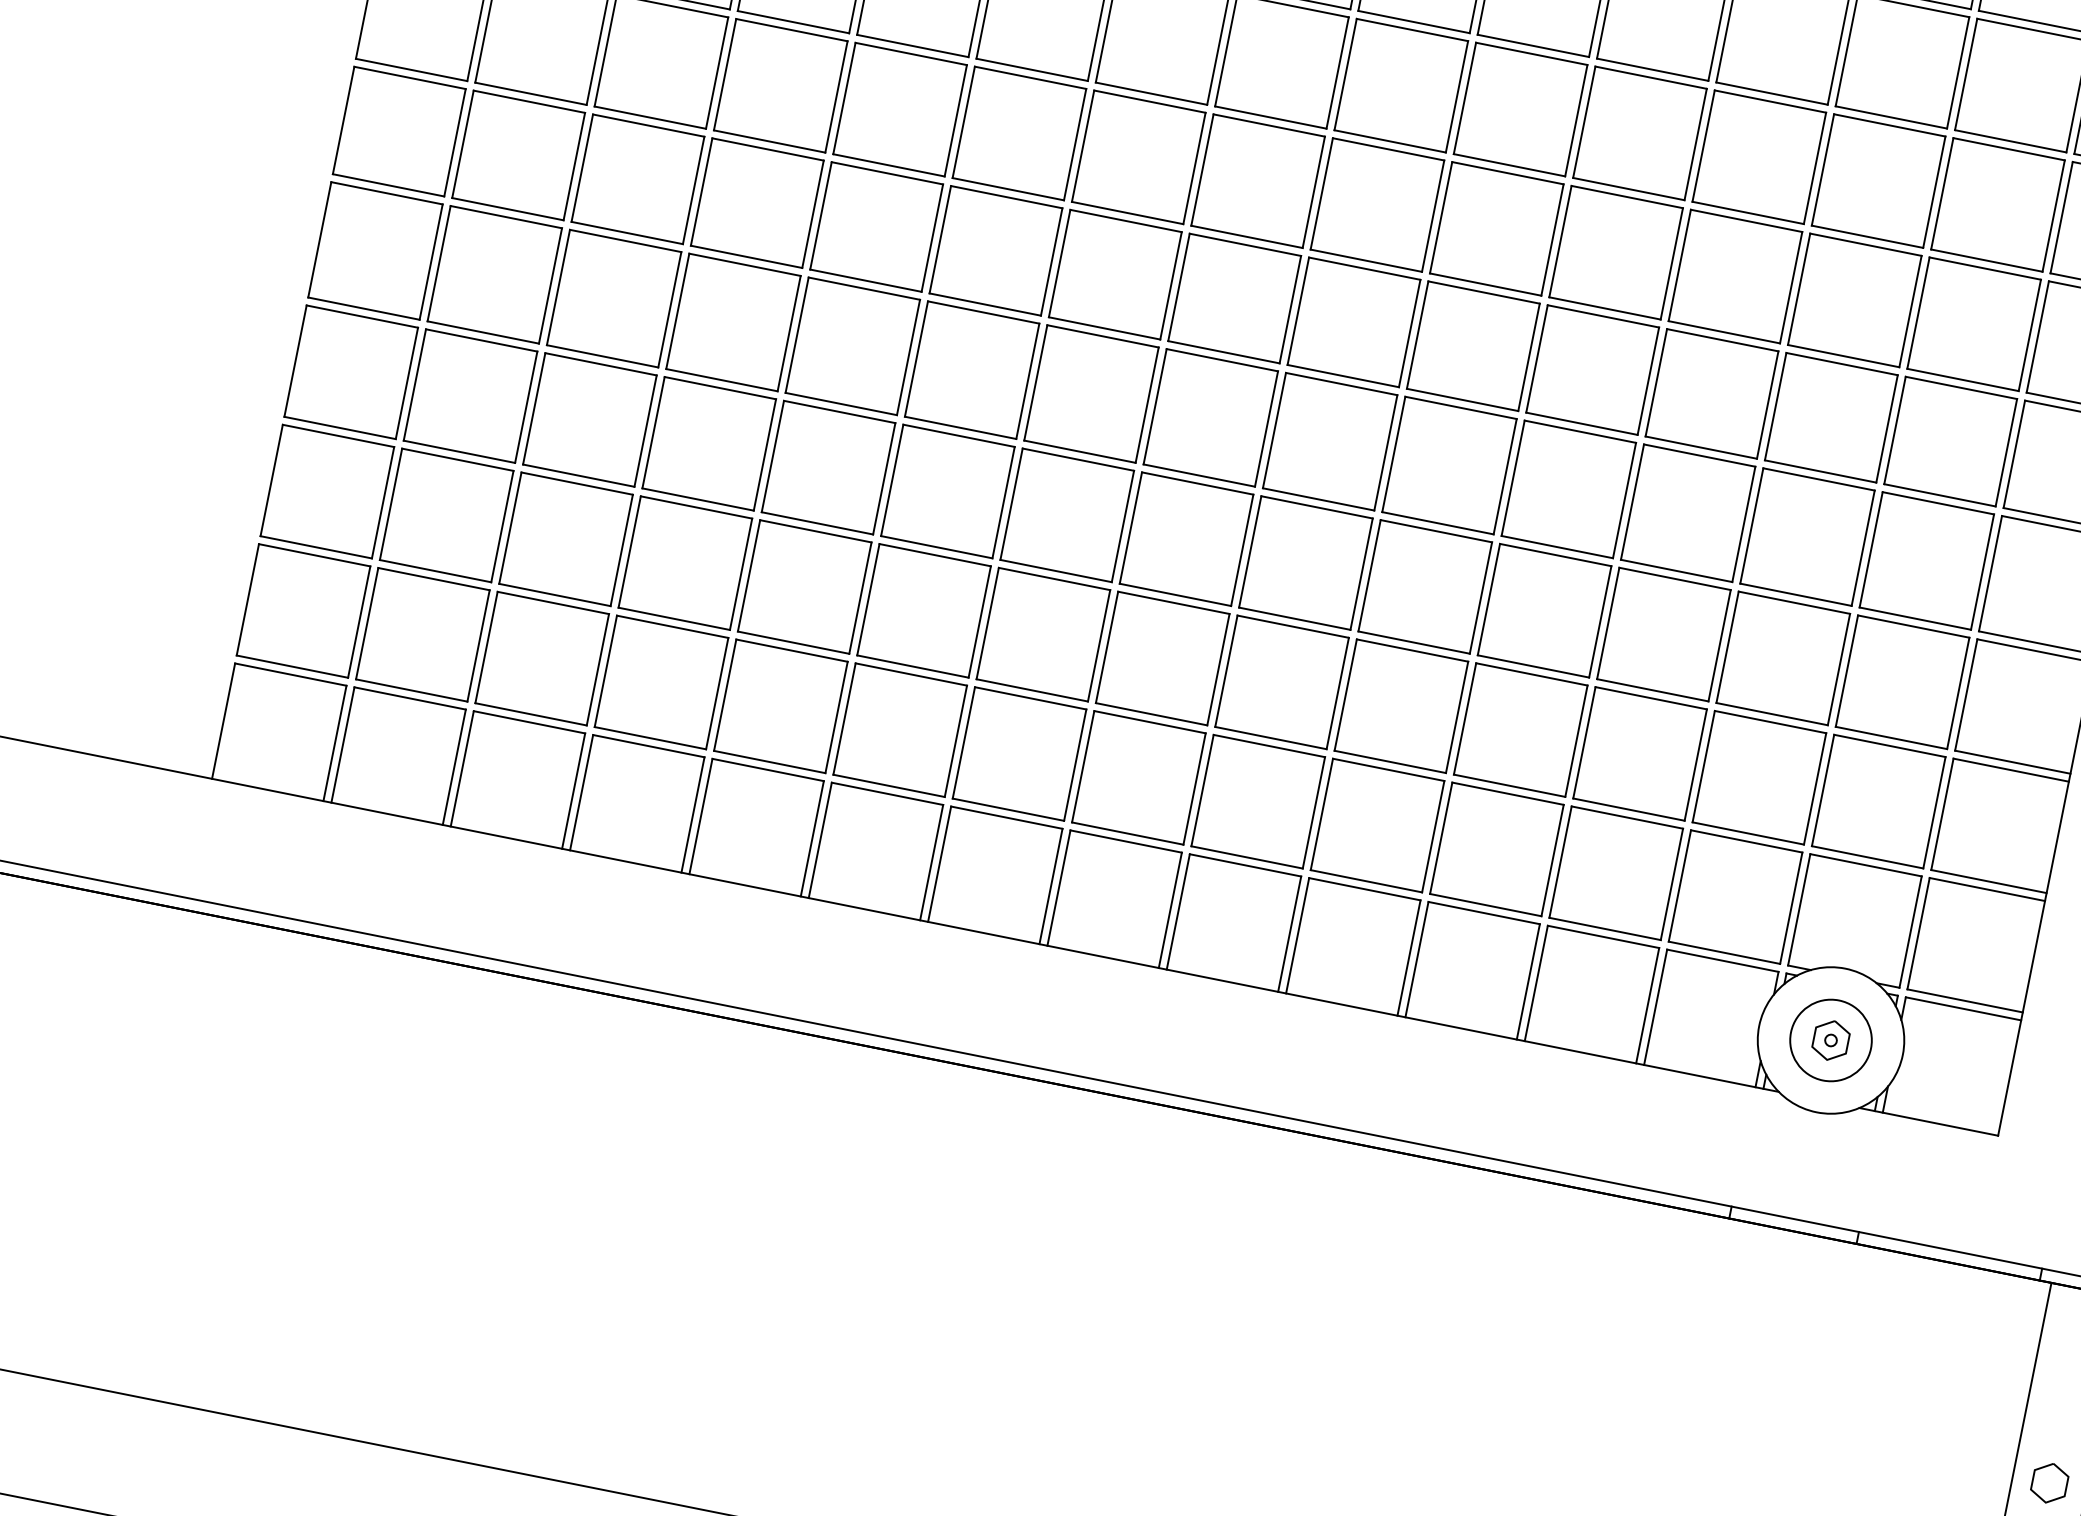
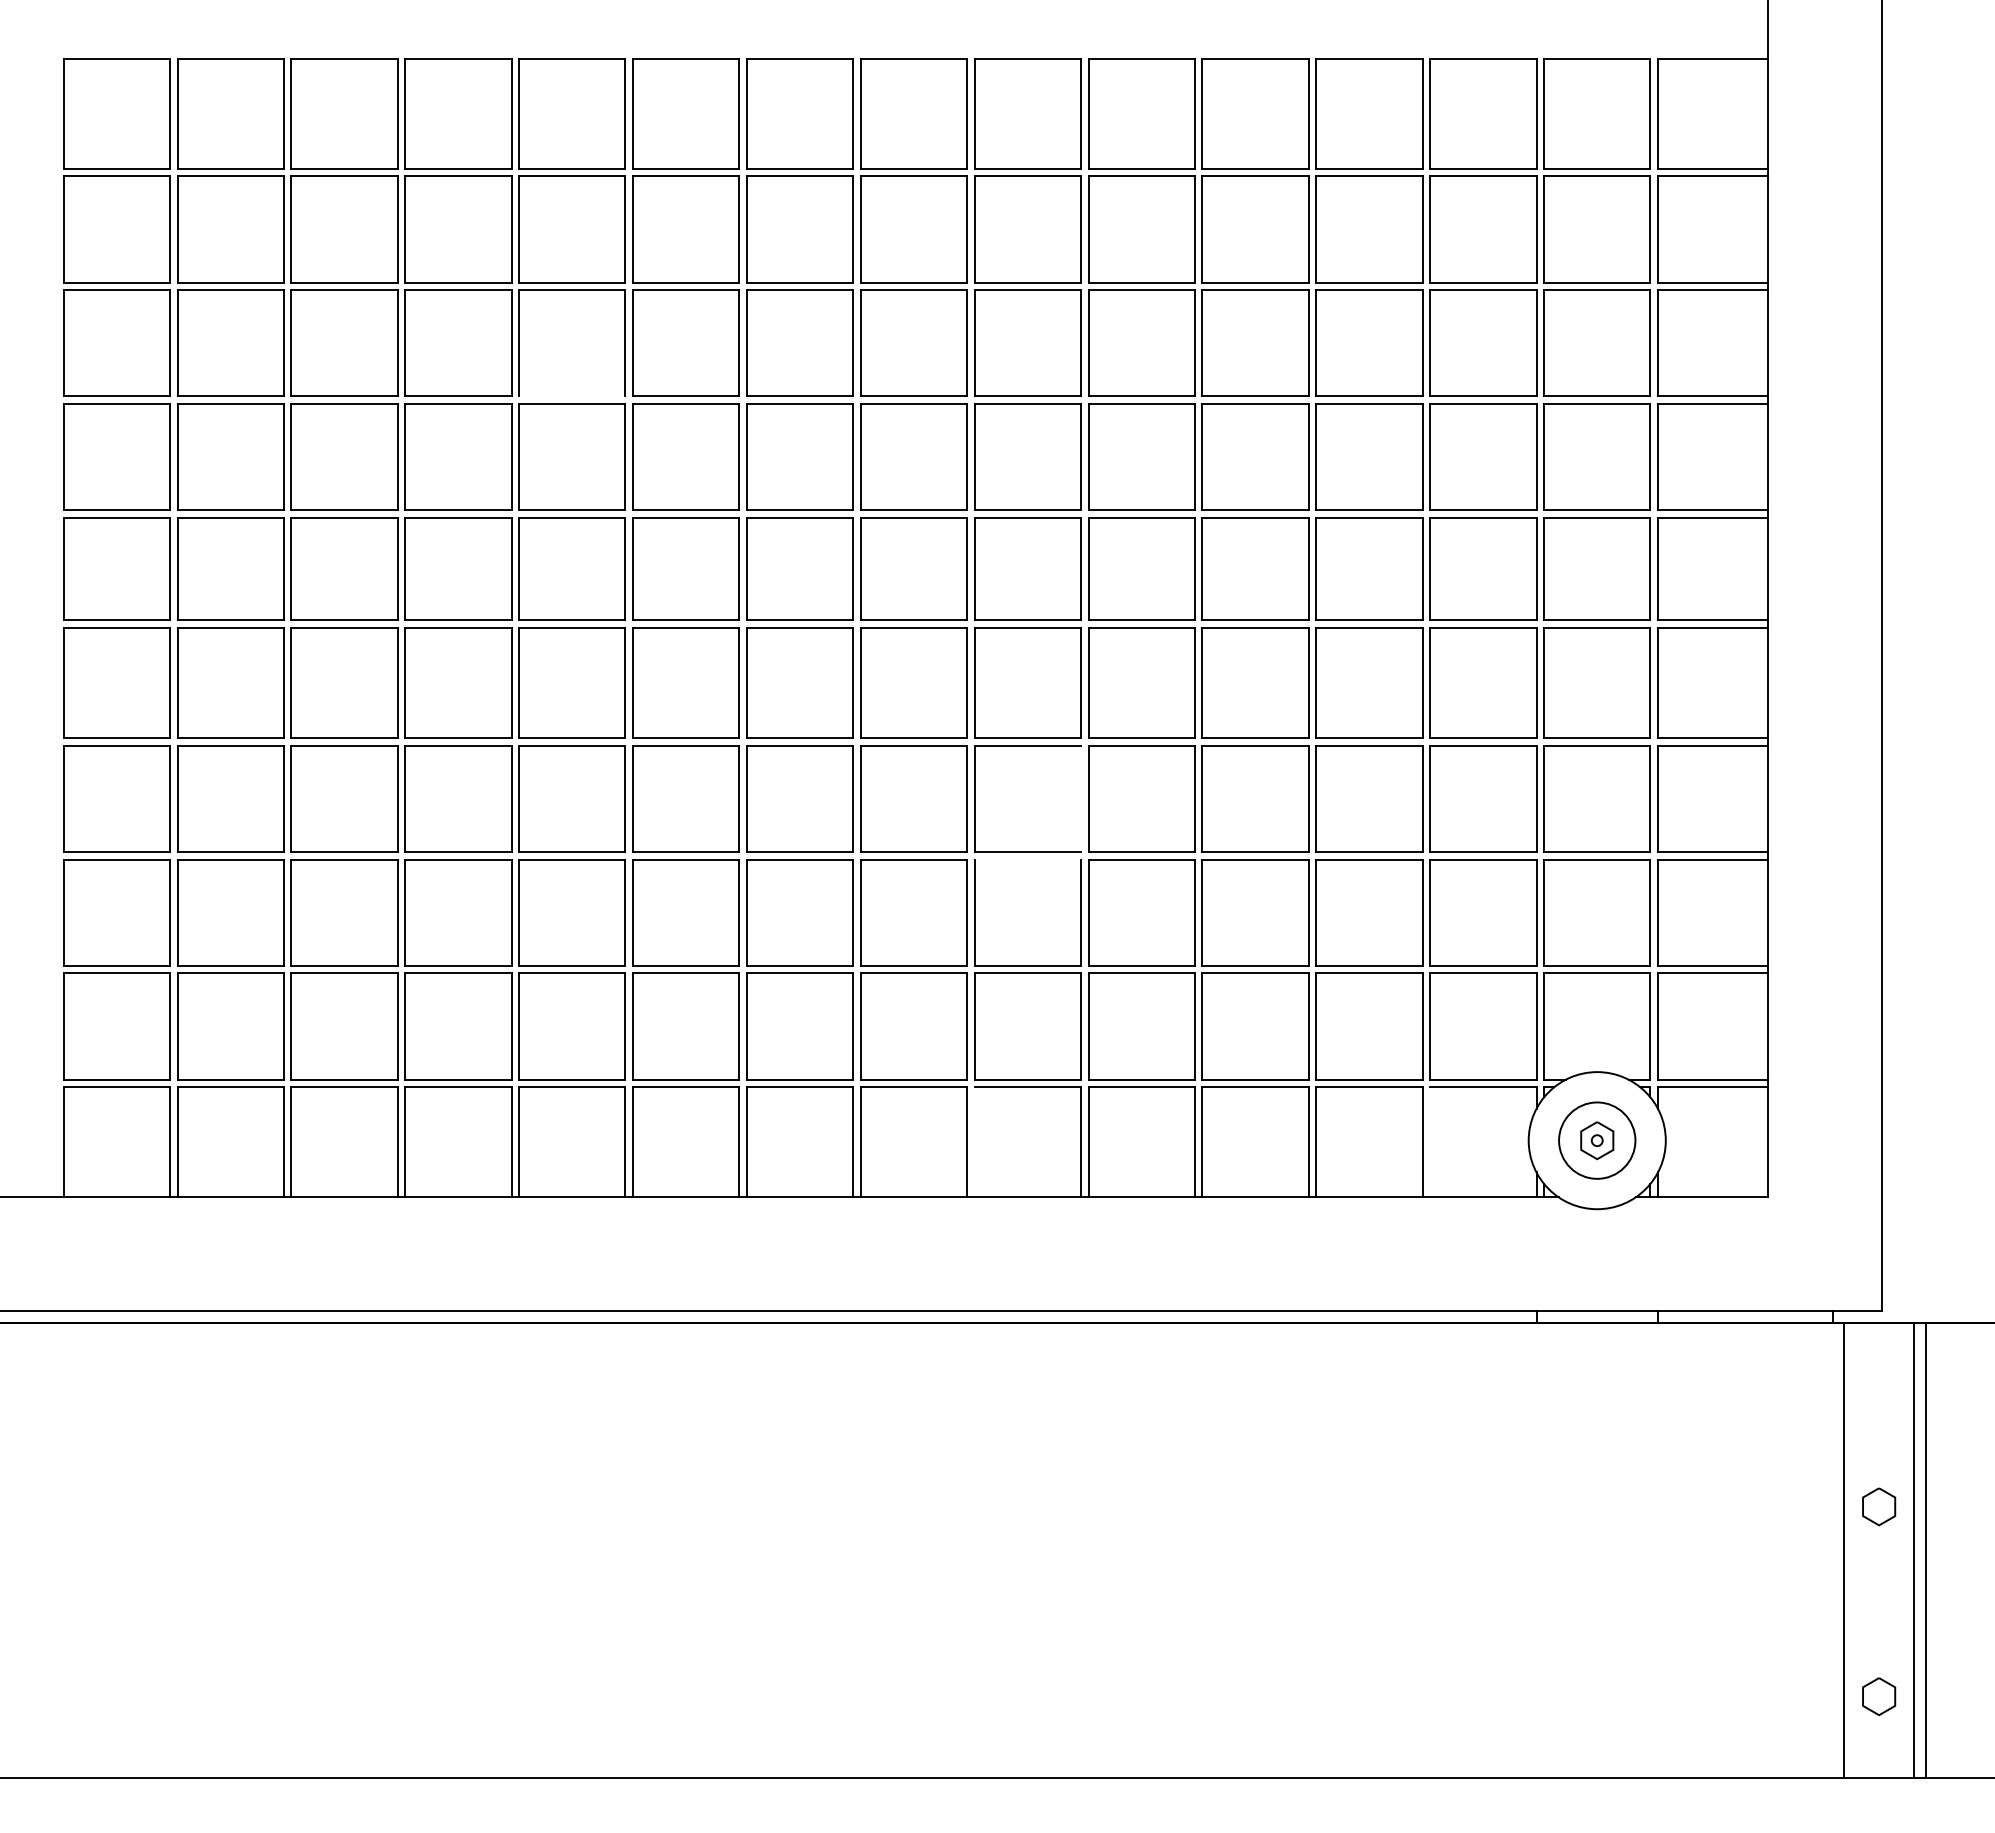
line: (913, 46) -> (572, 396), removed
line: (1361, 573) -> (1080, 798), removed
line: (1292, 626) -> (1027, 859), removed
line: (1178, 912) -> (974, 1142), removed
line: (1655, 1007) -> (1430, 1142), removed

